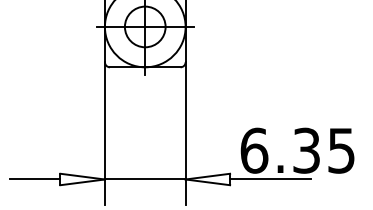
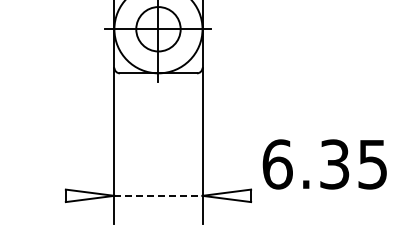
line: (34, 179) -> (37, 195), removed
line: (145, 179) -> (158, 195), solid -> dashed
line: (270, 179) -> (295, 195), removed

